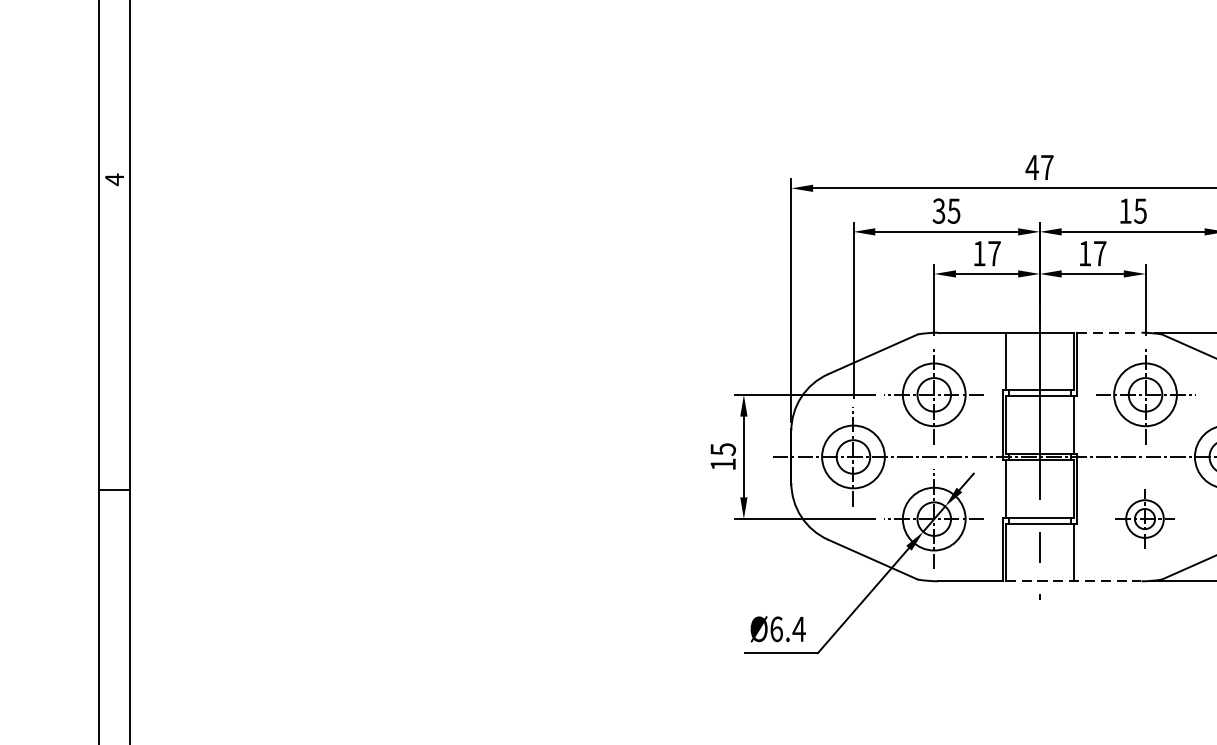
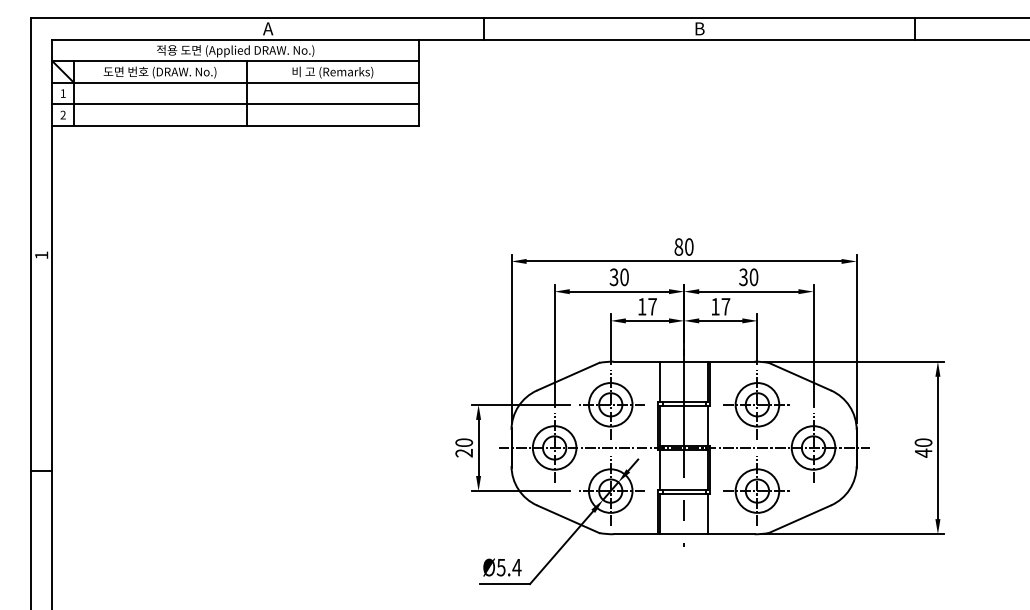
text: (1039, 166) -> (683, 246), 47 -> 80
text: (114, 179) -> (41, 255), 4 -> 1
text: (954, 211) -> (624, 277), 35 -> 30
text: (1132, 211) -> (748, 277), 15 -> 30
line: (1109, 332) -> (732, 361), dashed -> solid
text: (722, 456) -> (463, 447), 15 -> 20
part: (1144, 518) -> (756, 490), size x1.67
line: (1073, 581) -> (707, 534), dashed -> solid
text: (775, 629) -> (500, 567), Ø6.4 -> Ø5.4

